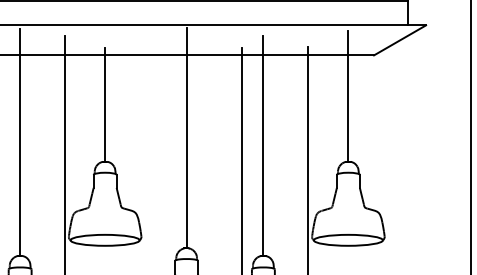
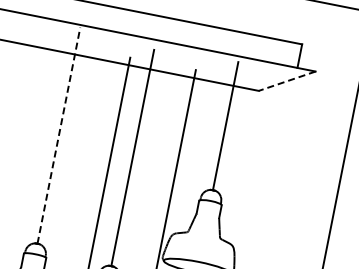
line: (399, 40) -> (286, 81), solid -> dashed
line: (186, 137) -> (58, 135), solid -> dashed

